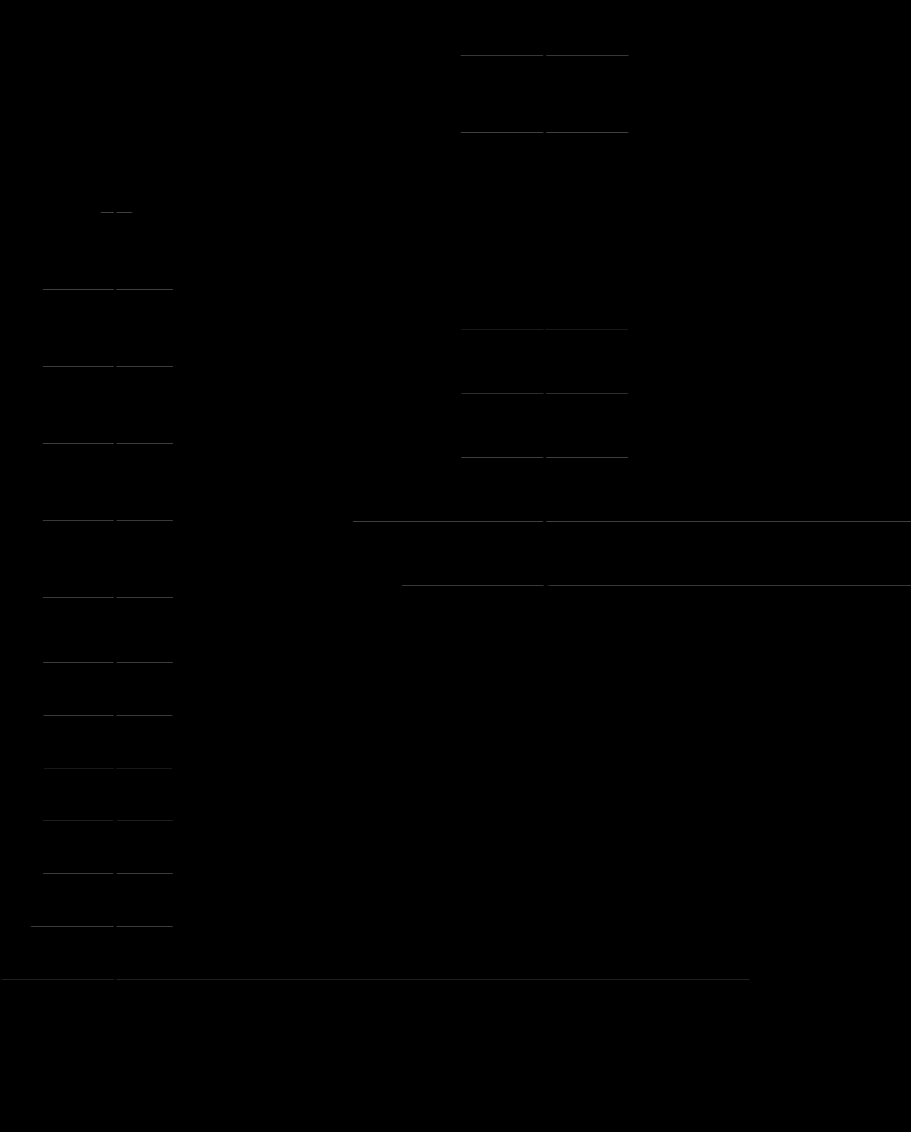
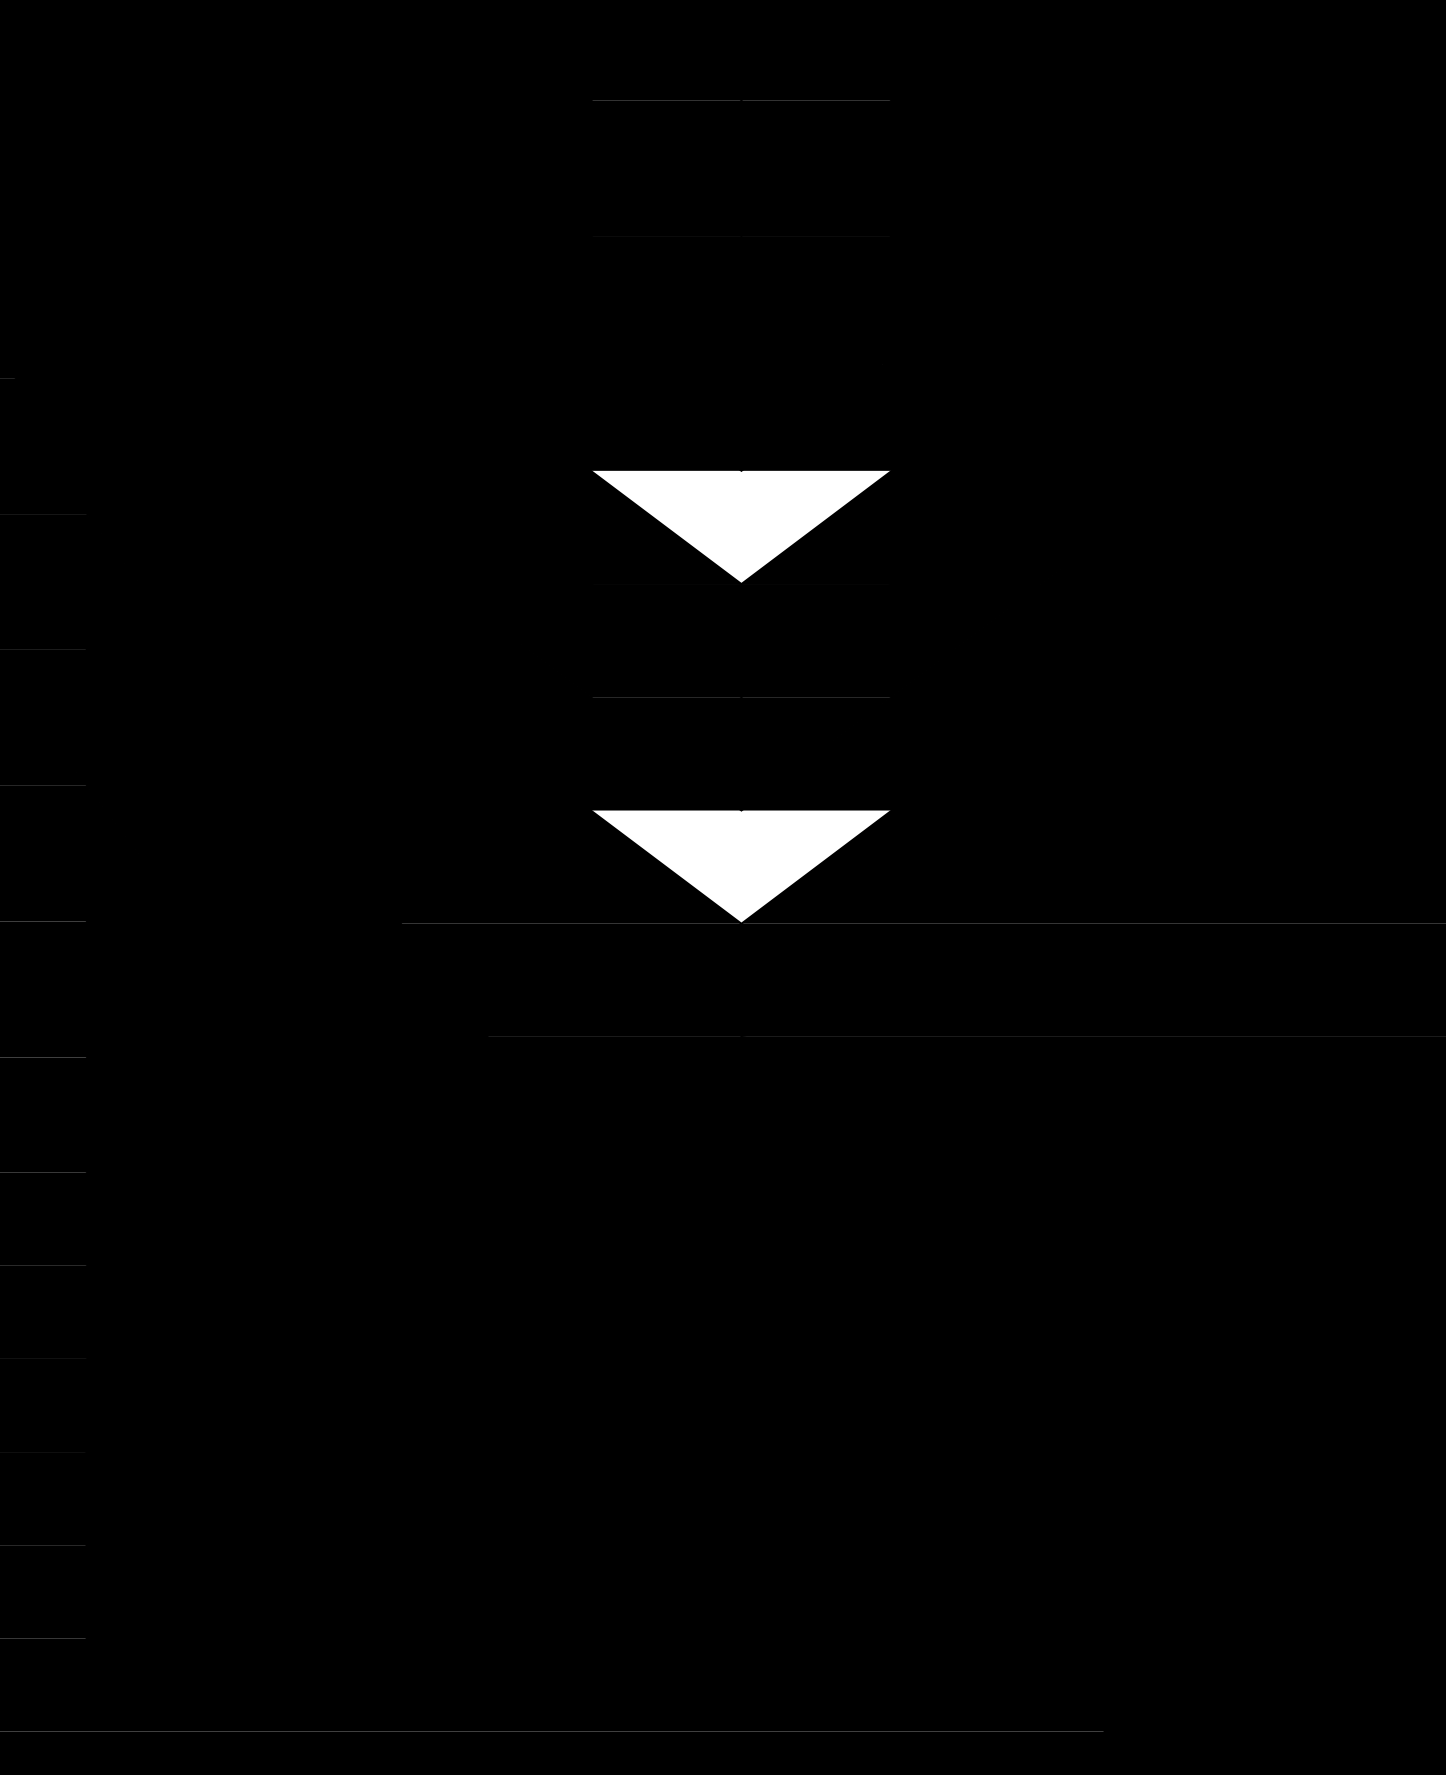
fill: (544, 297) -> (741, 528), removed
fill: (544, 489) -> (741, 867), removed

